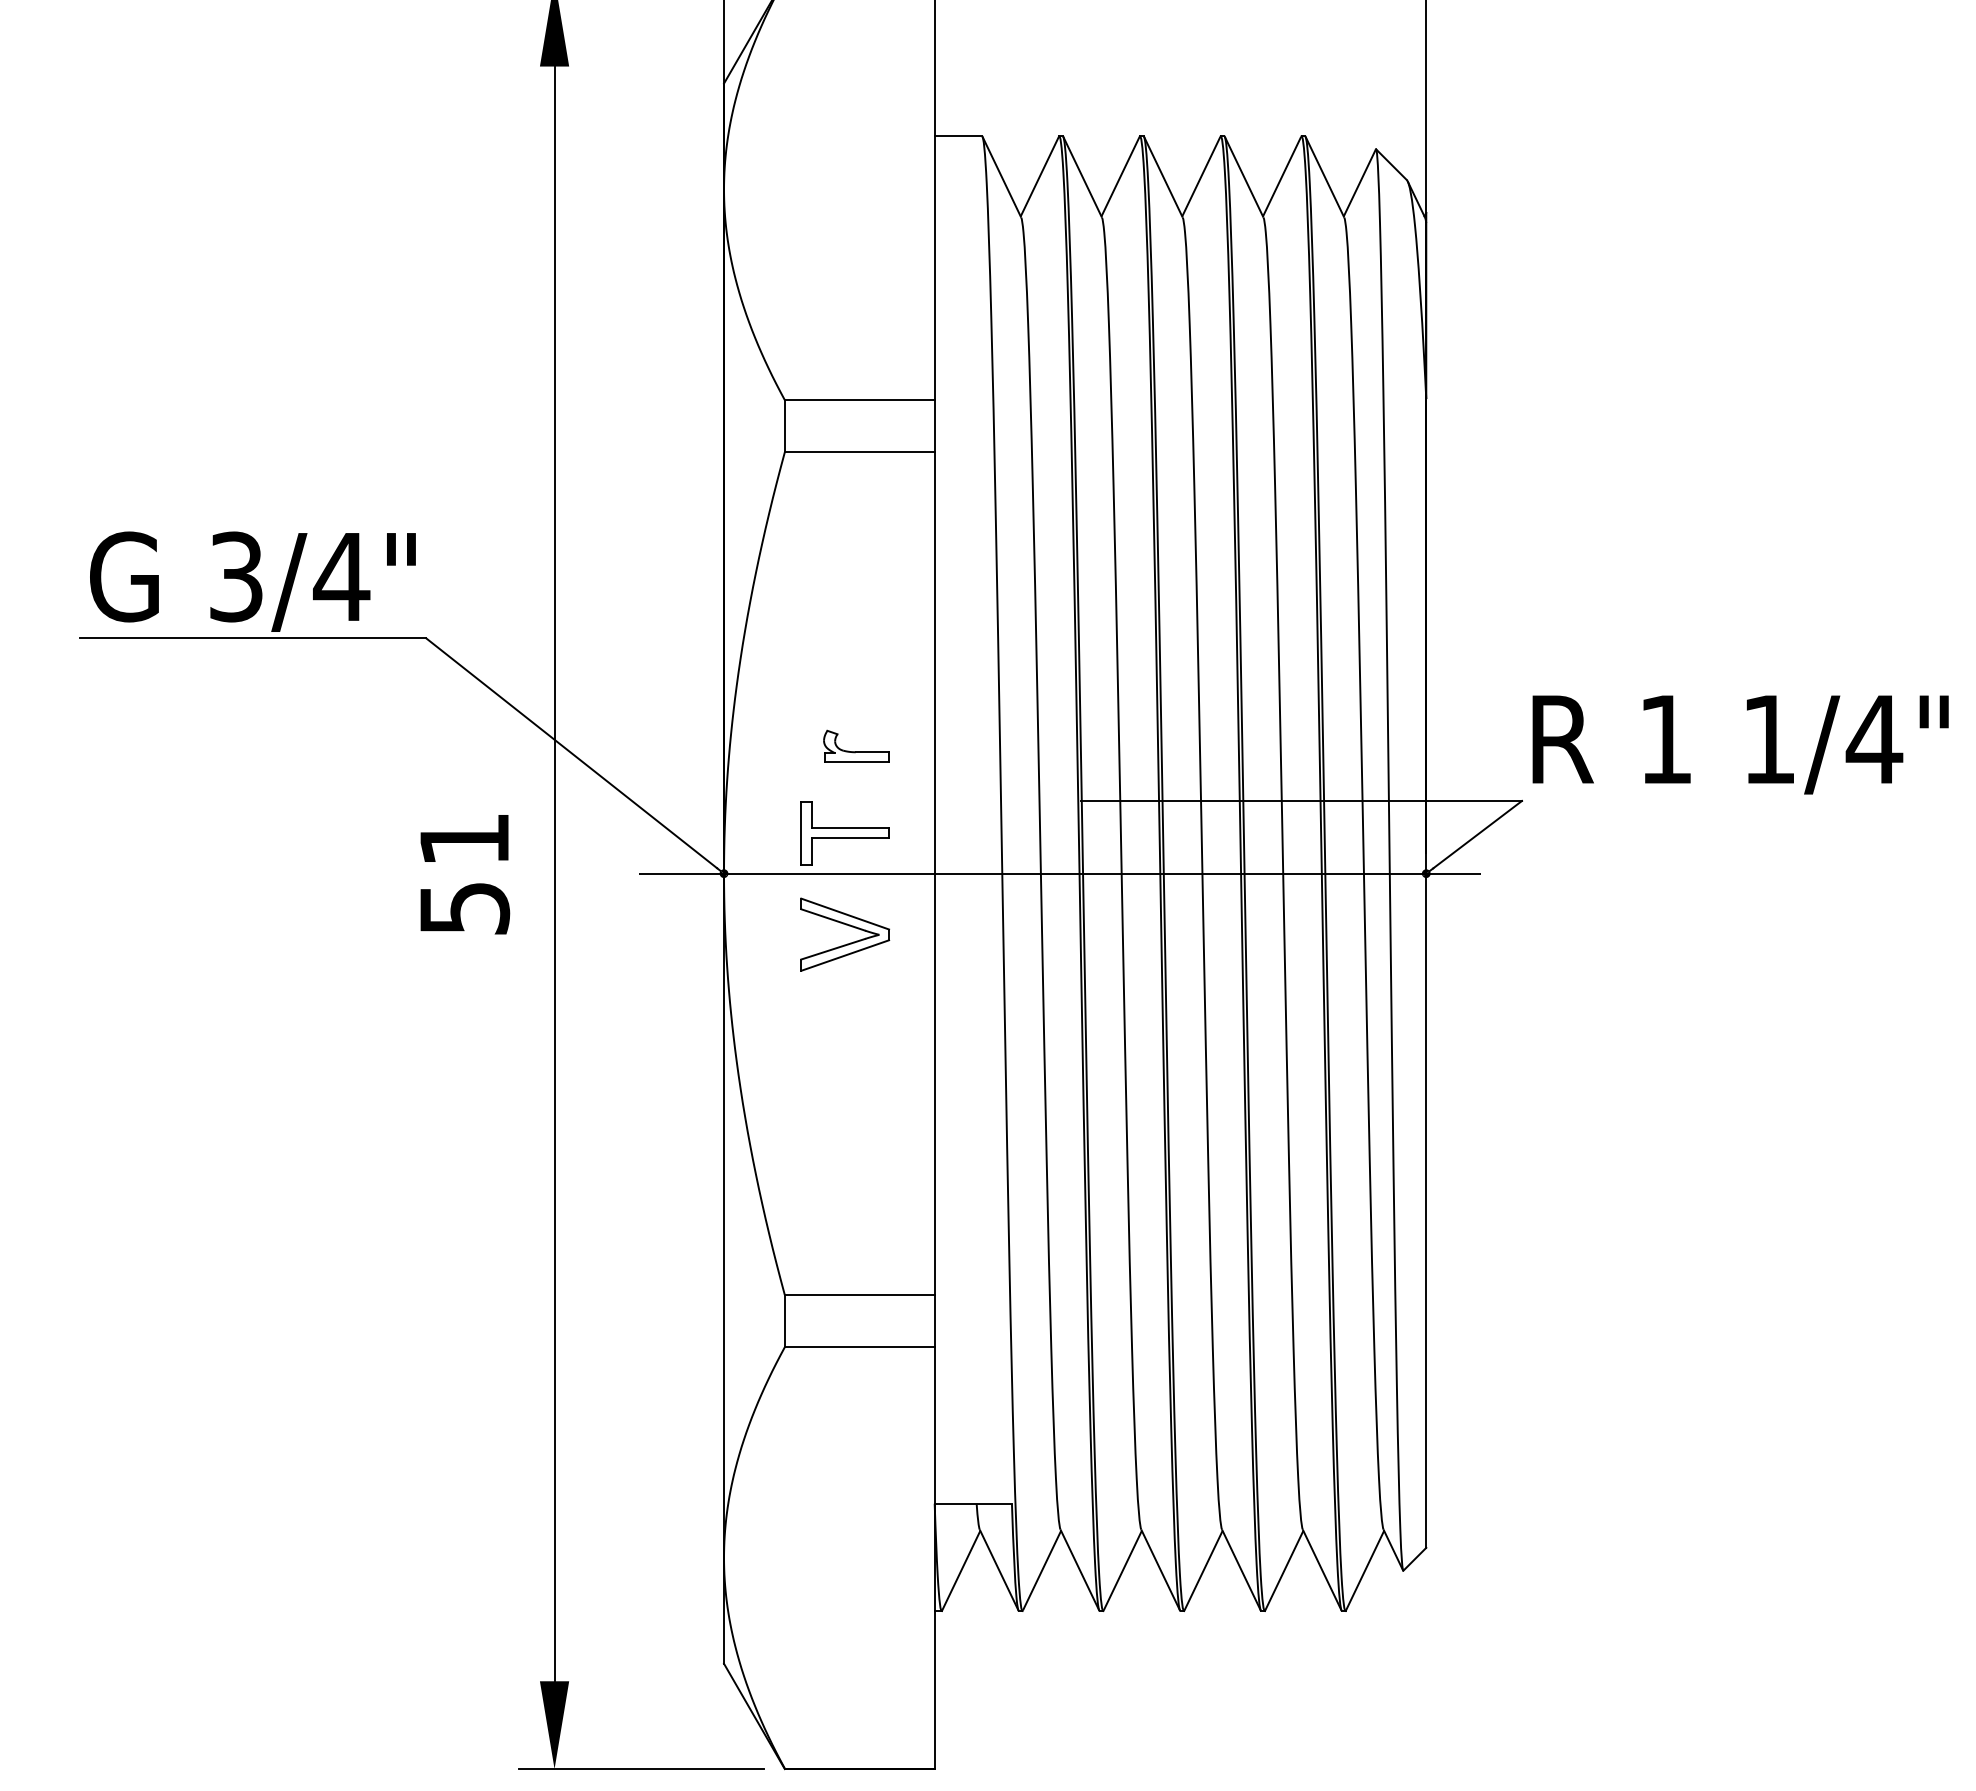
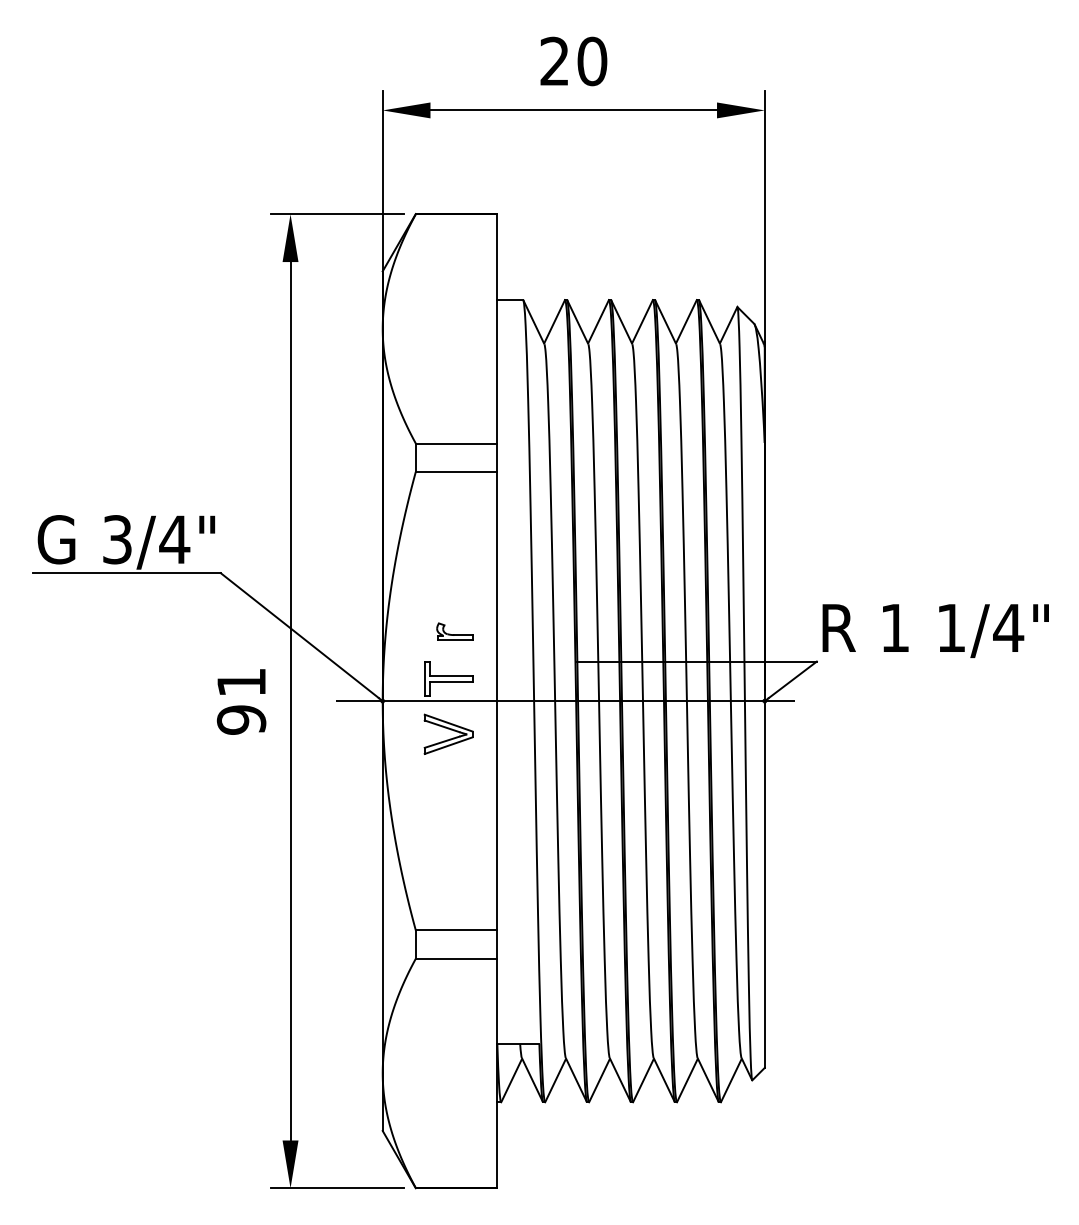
text: (464, 907) -> (241, 719), 51 -> 91

